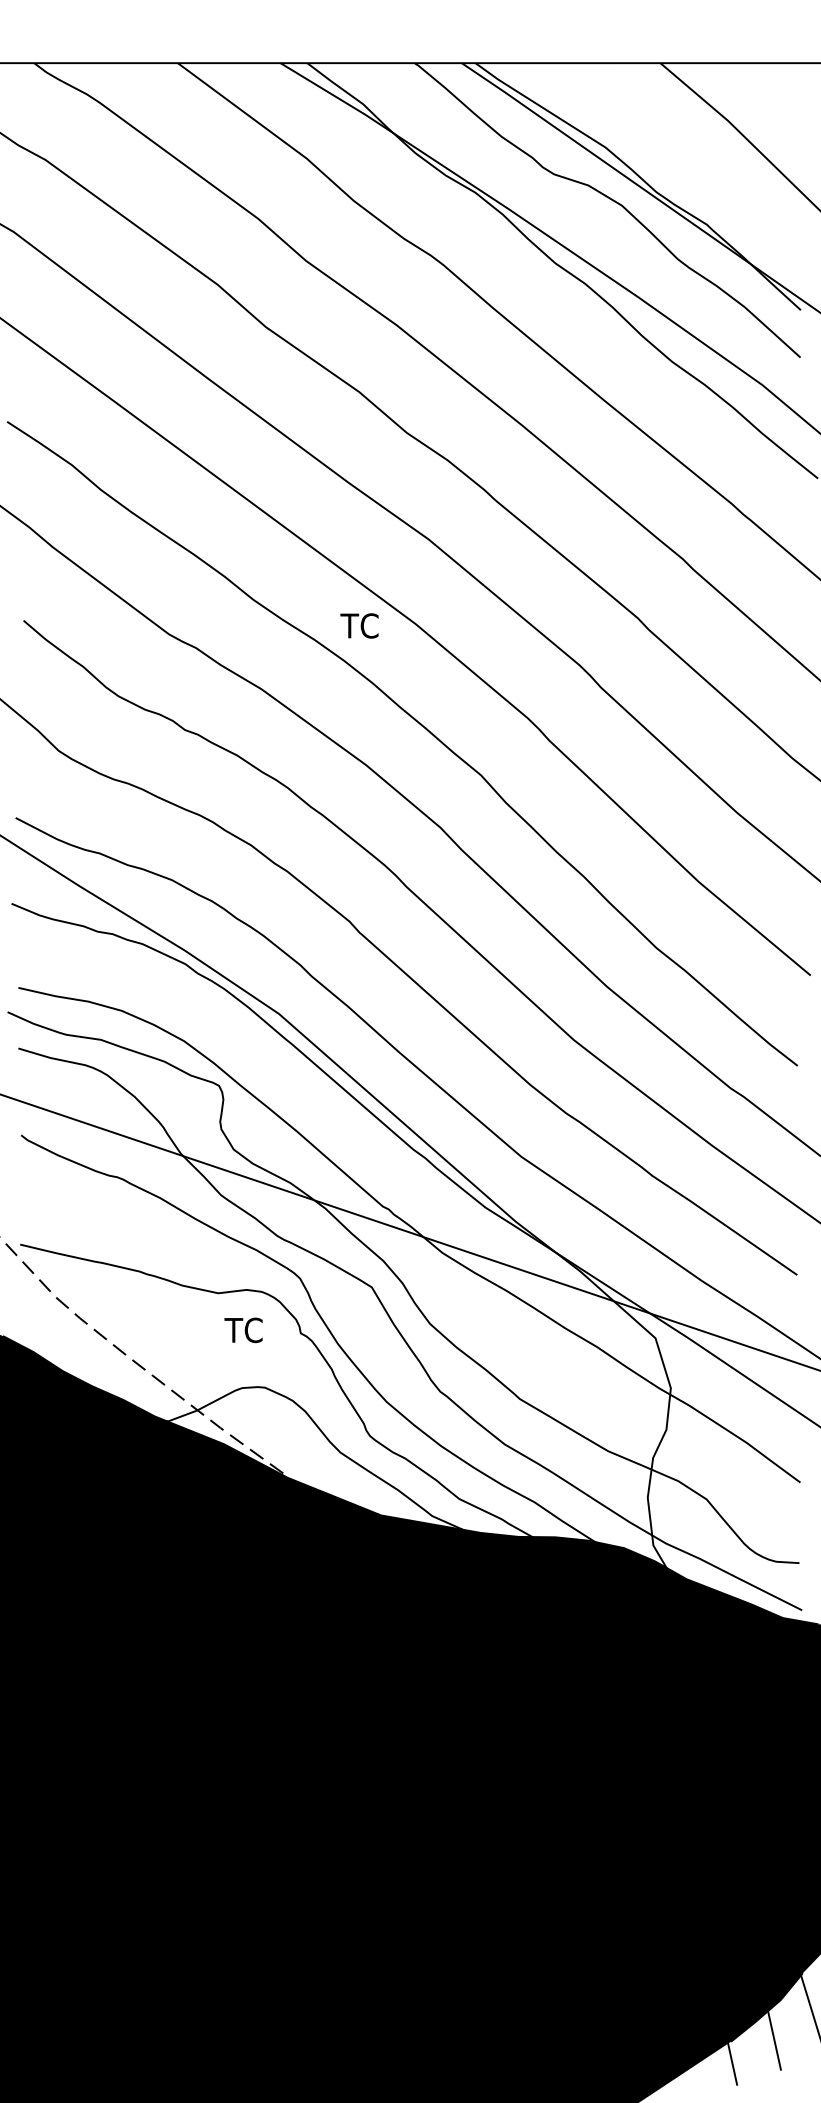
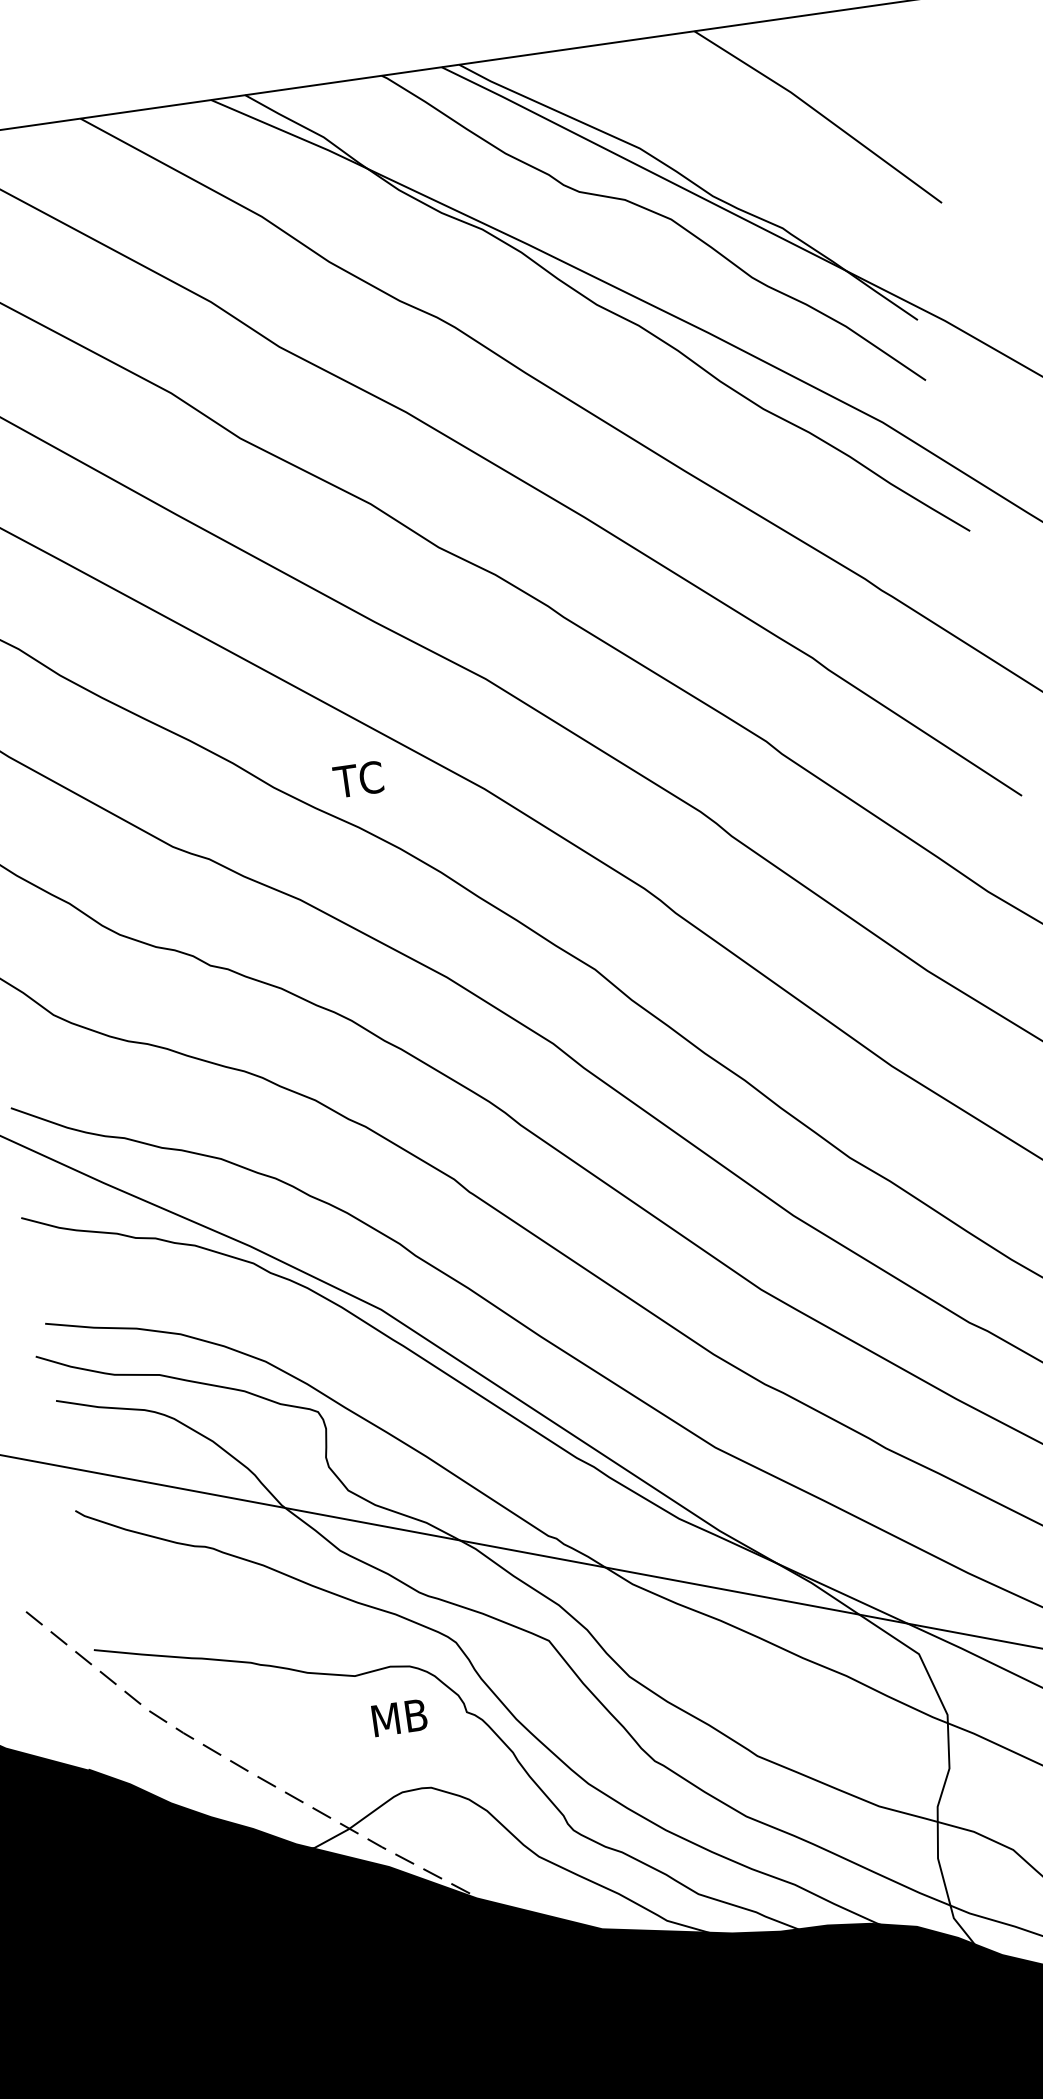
text: (359, 625) -> (358, 779), moved
text: (246, 1330) -> (397, 1718), TC -> MB

